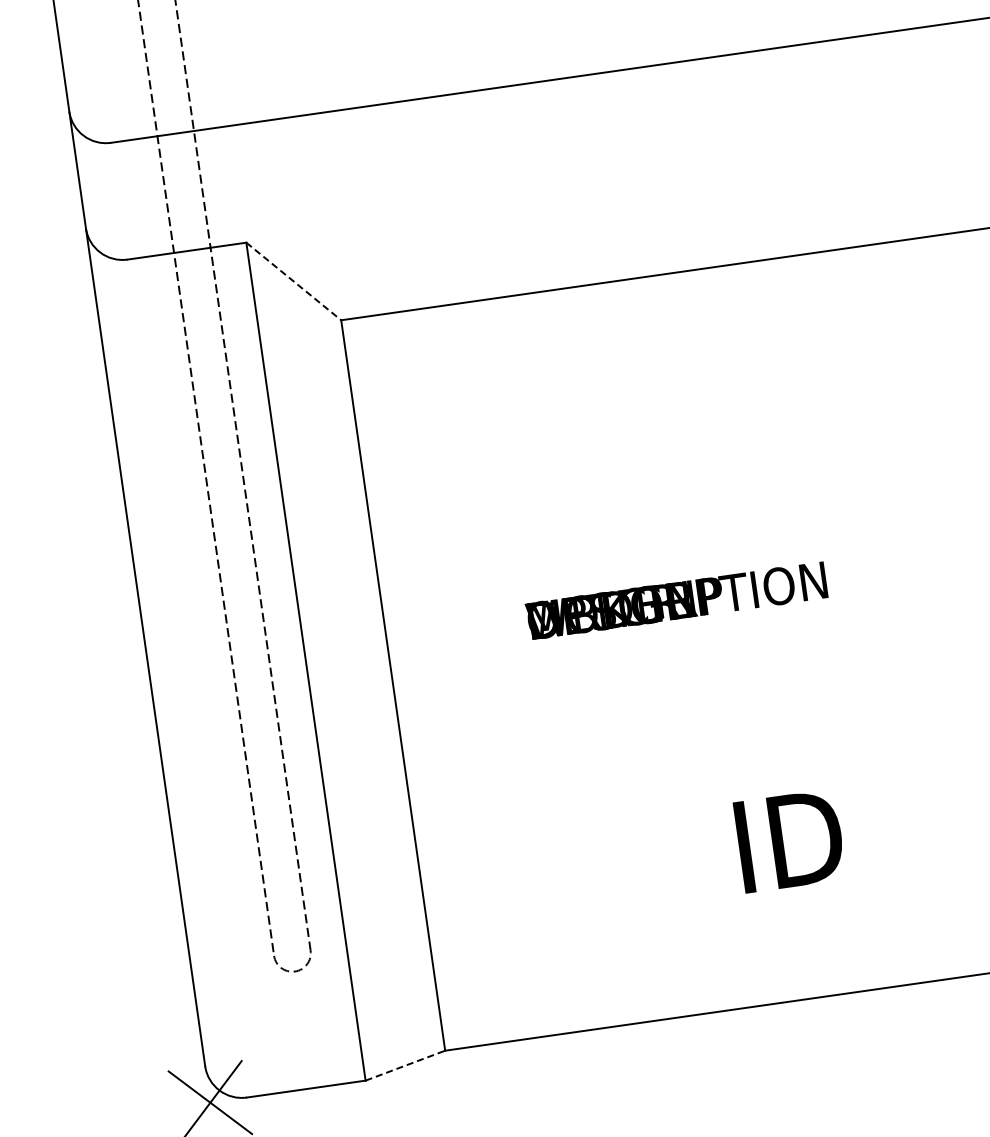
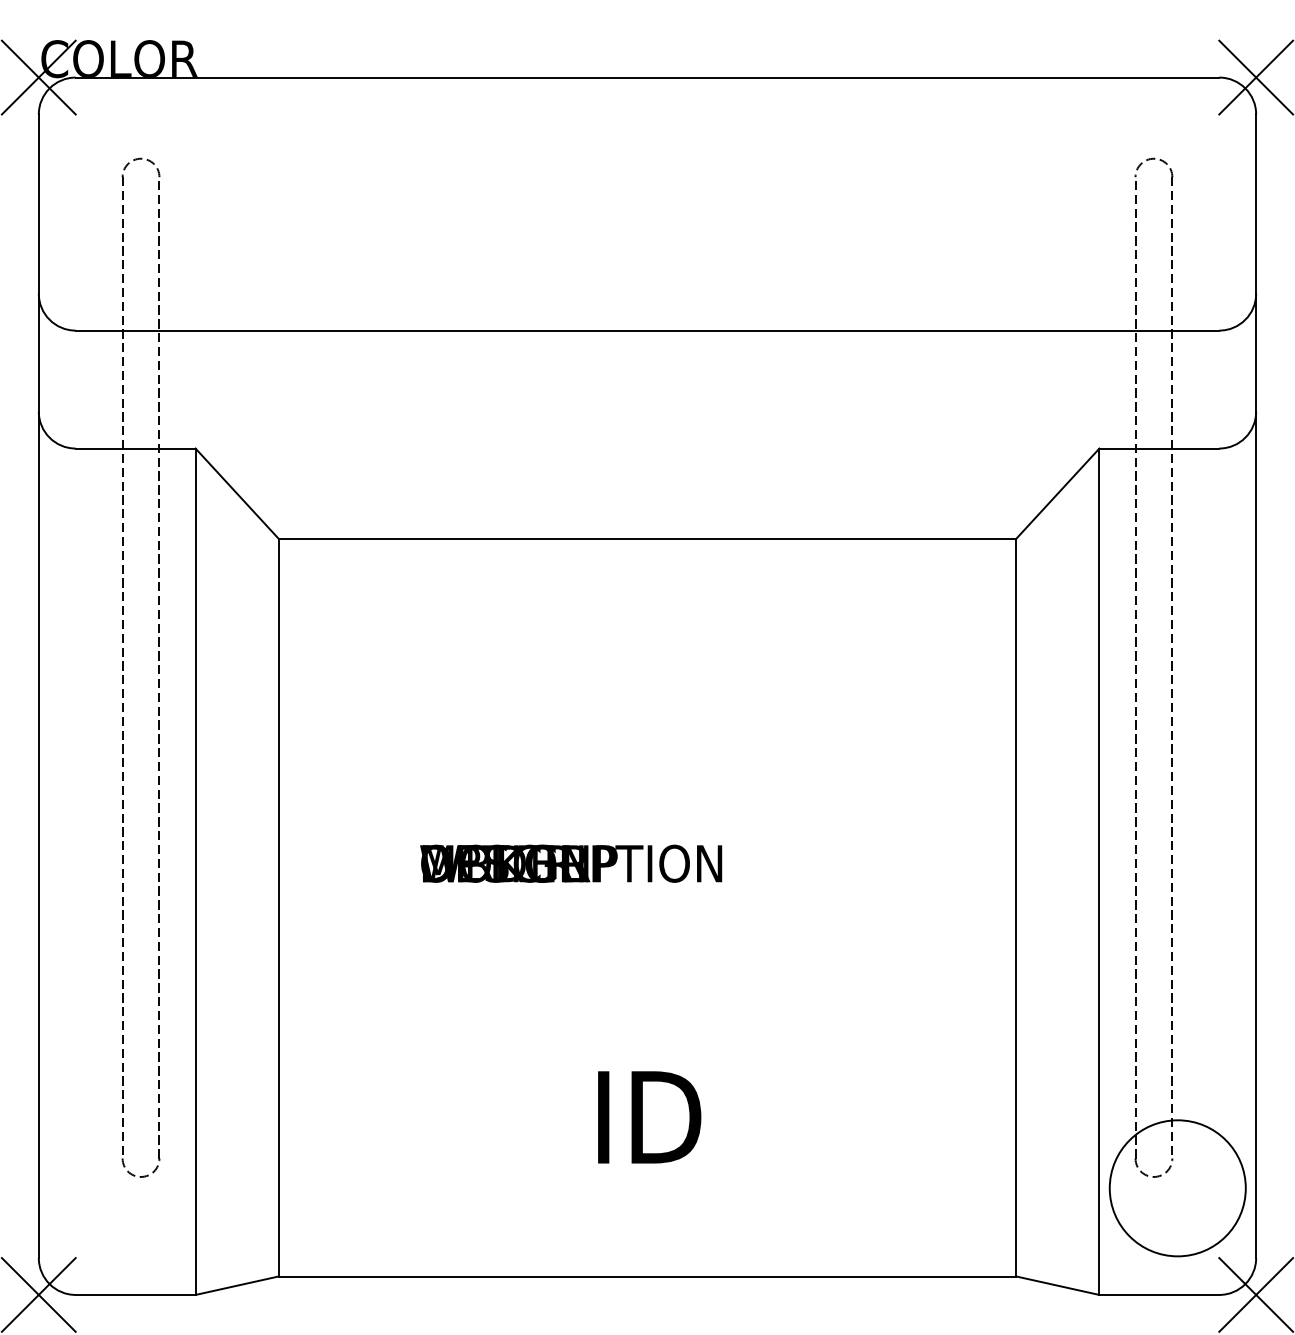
line: (294, 282) -> (237, 494), dashed -> solid
line: (405, 1065) -> (237, 1285), dashed -> solid

